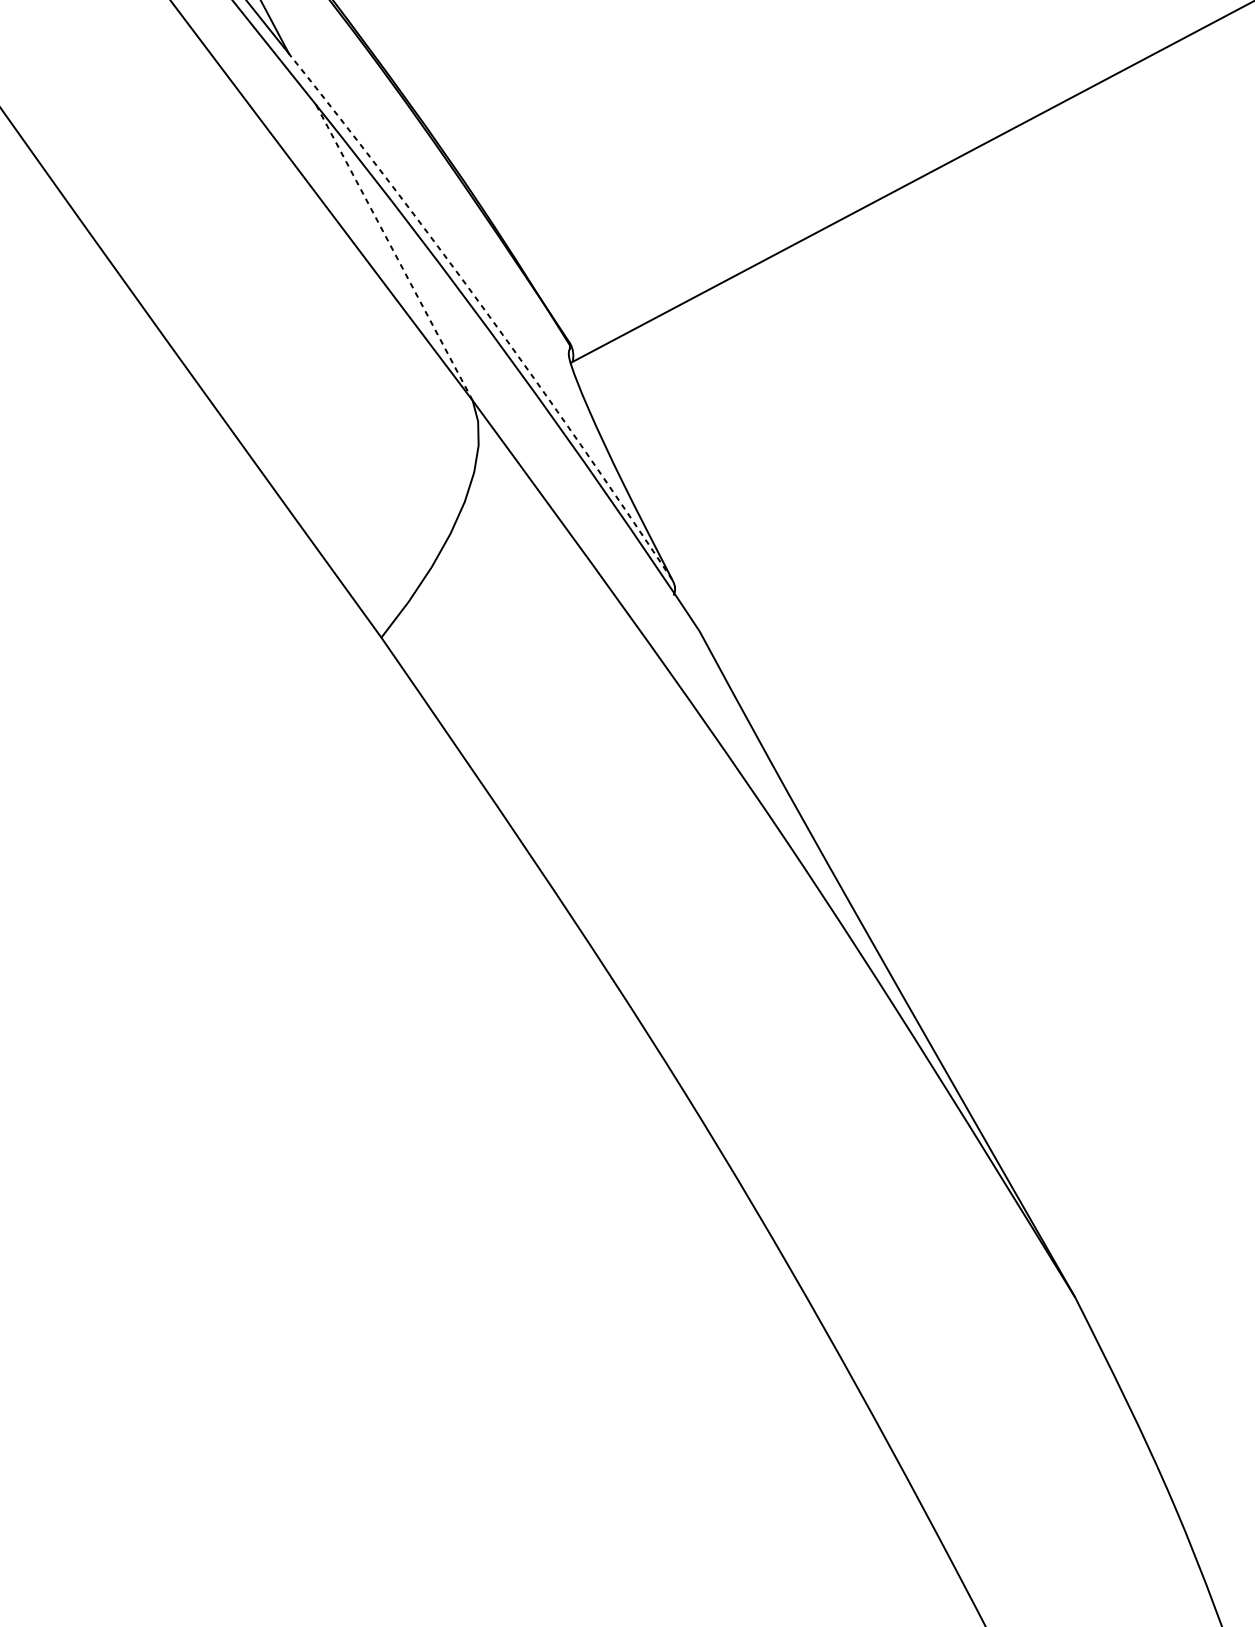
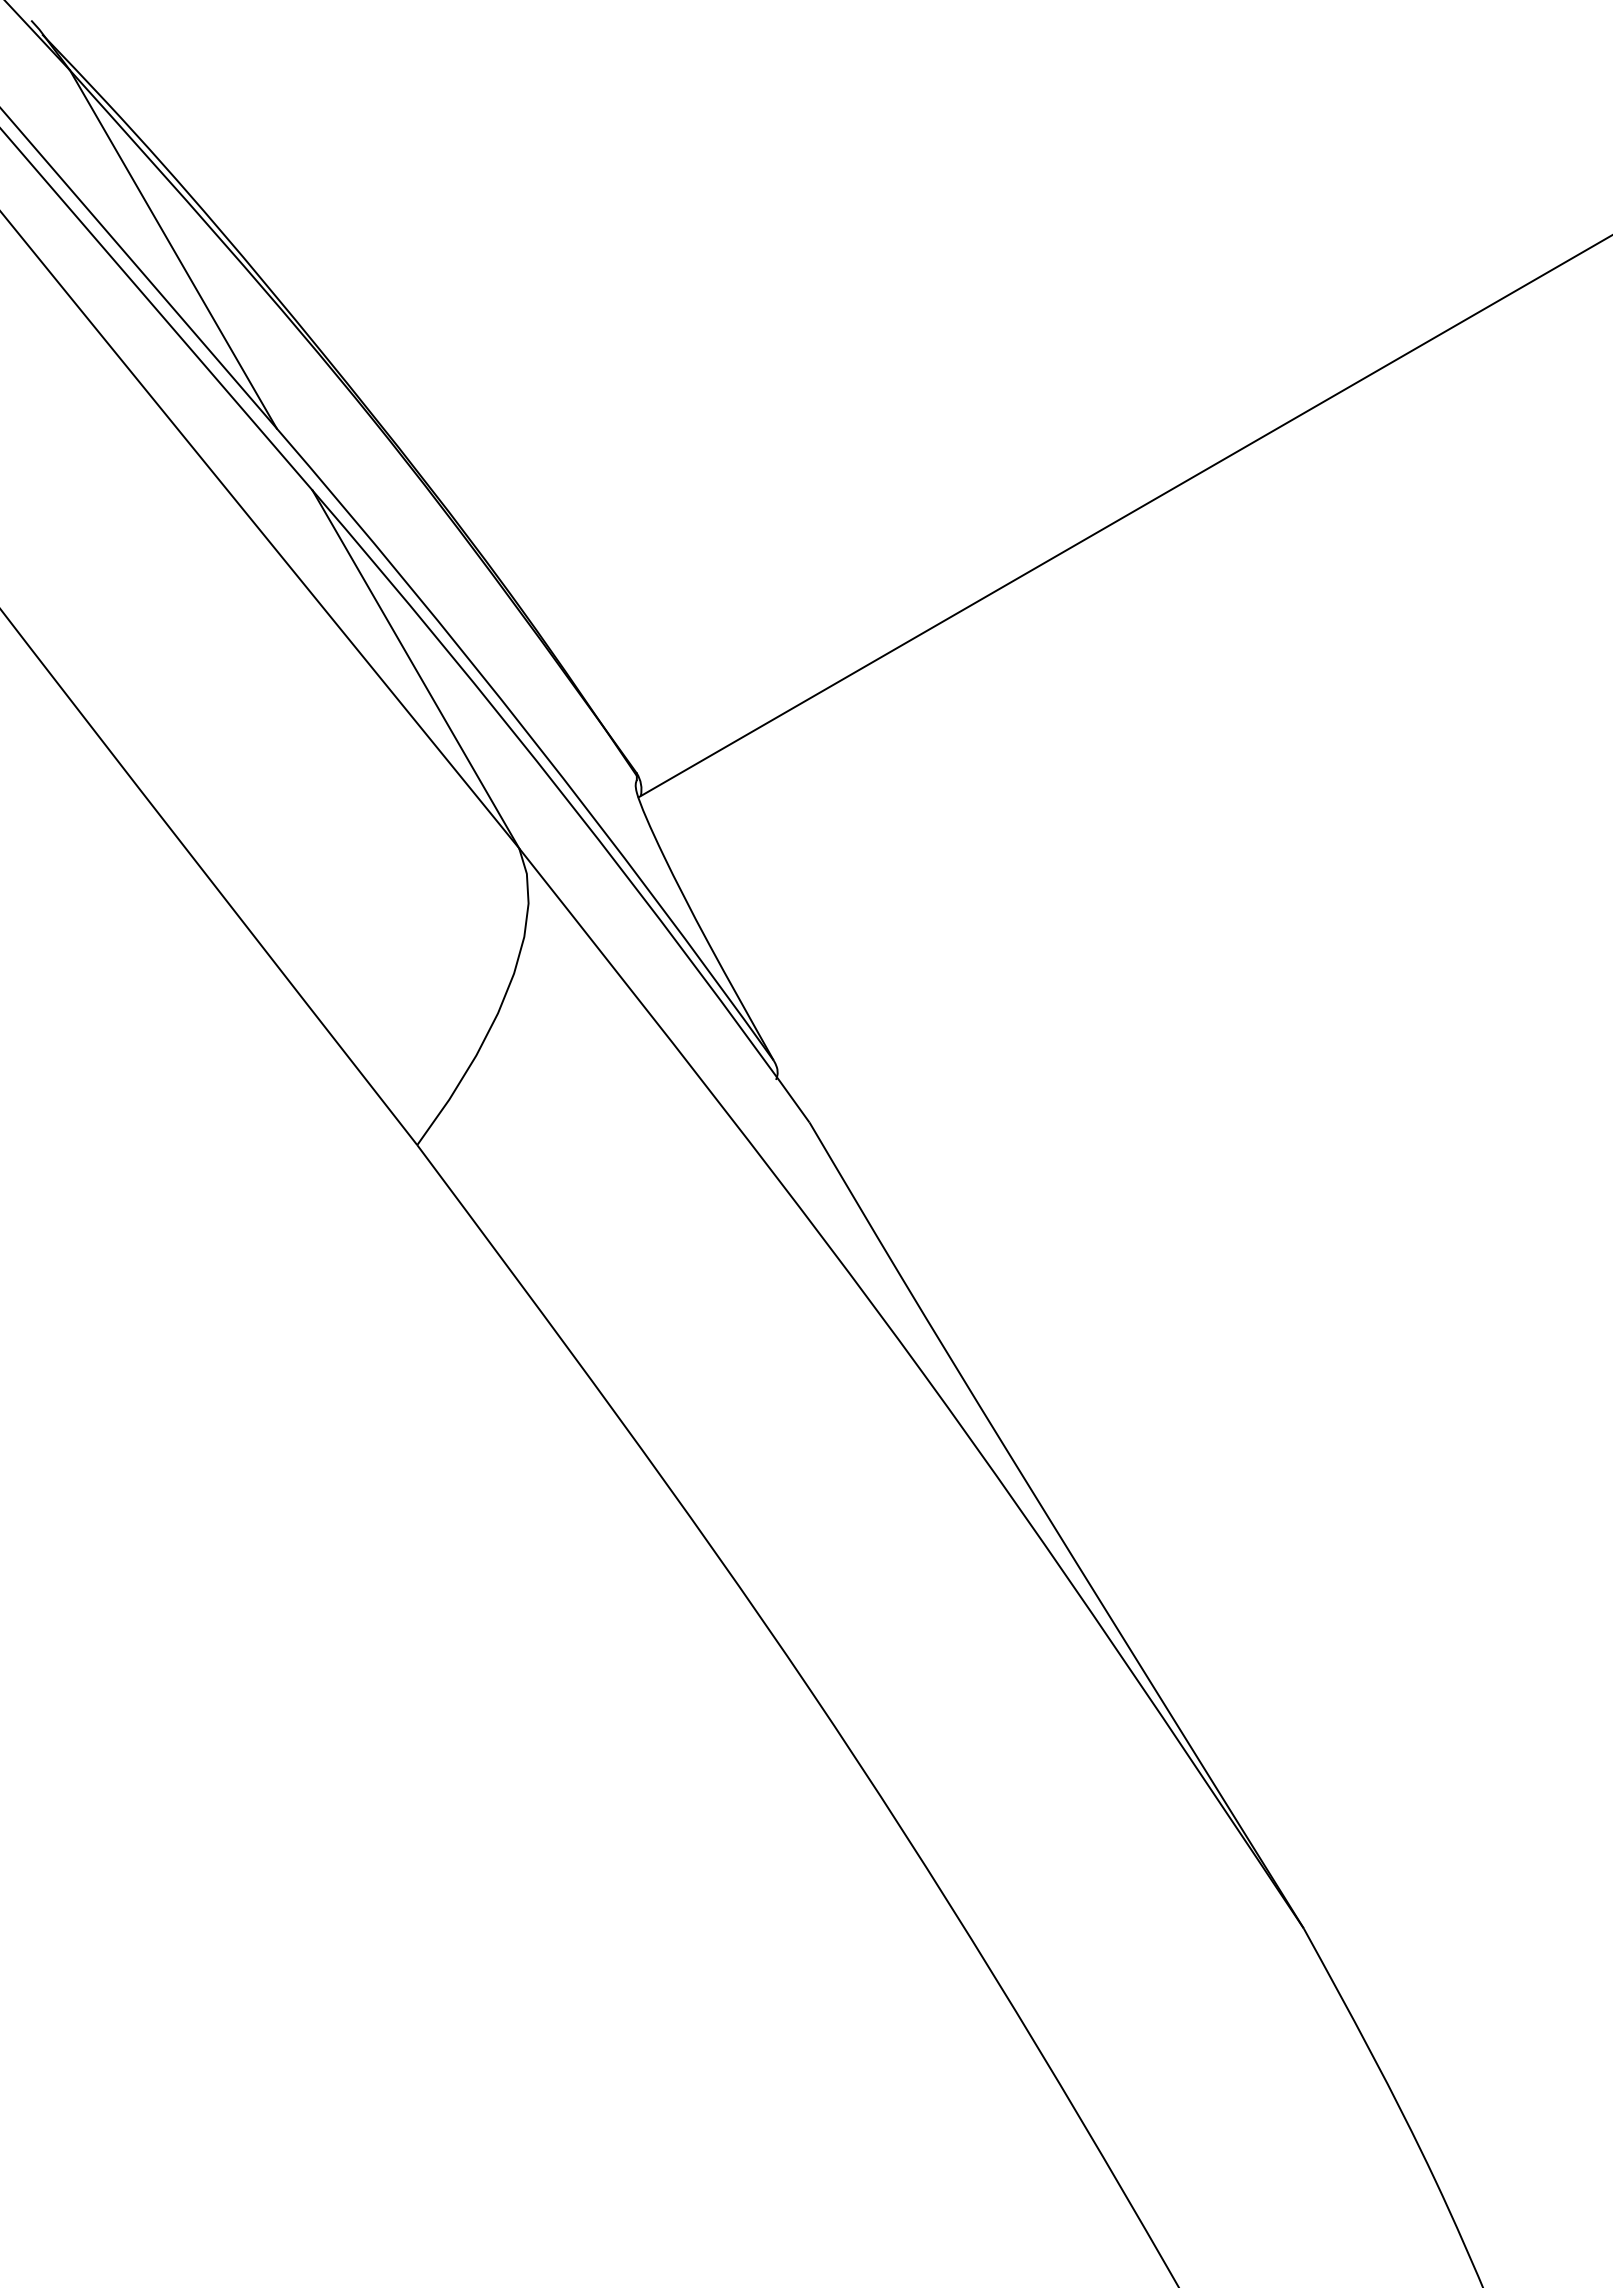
line: (394, 252) -> (415, 669), dashed -> solid
arc: (486, 312) -> (532, 738), dashed -> solid

